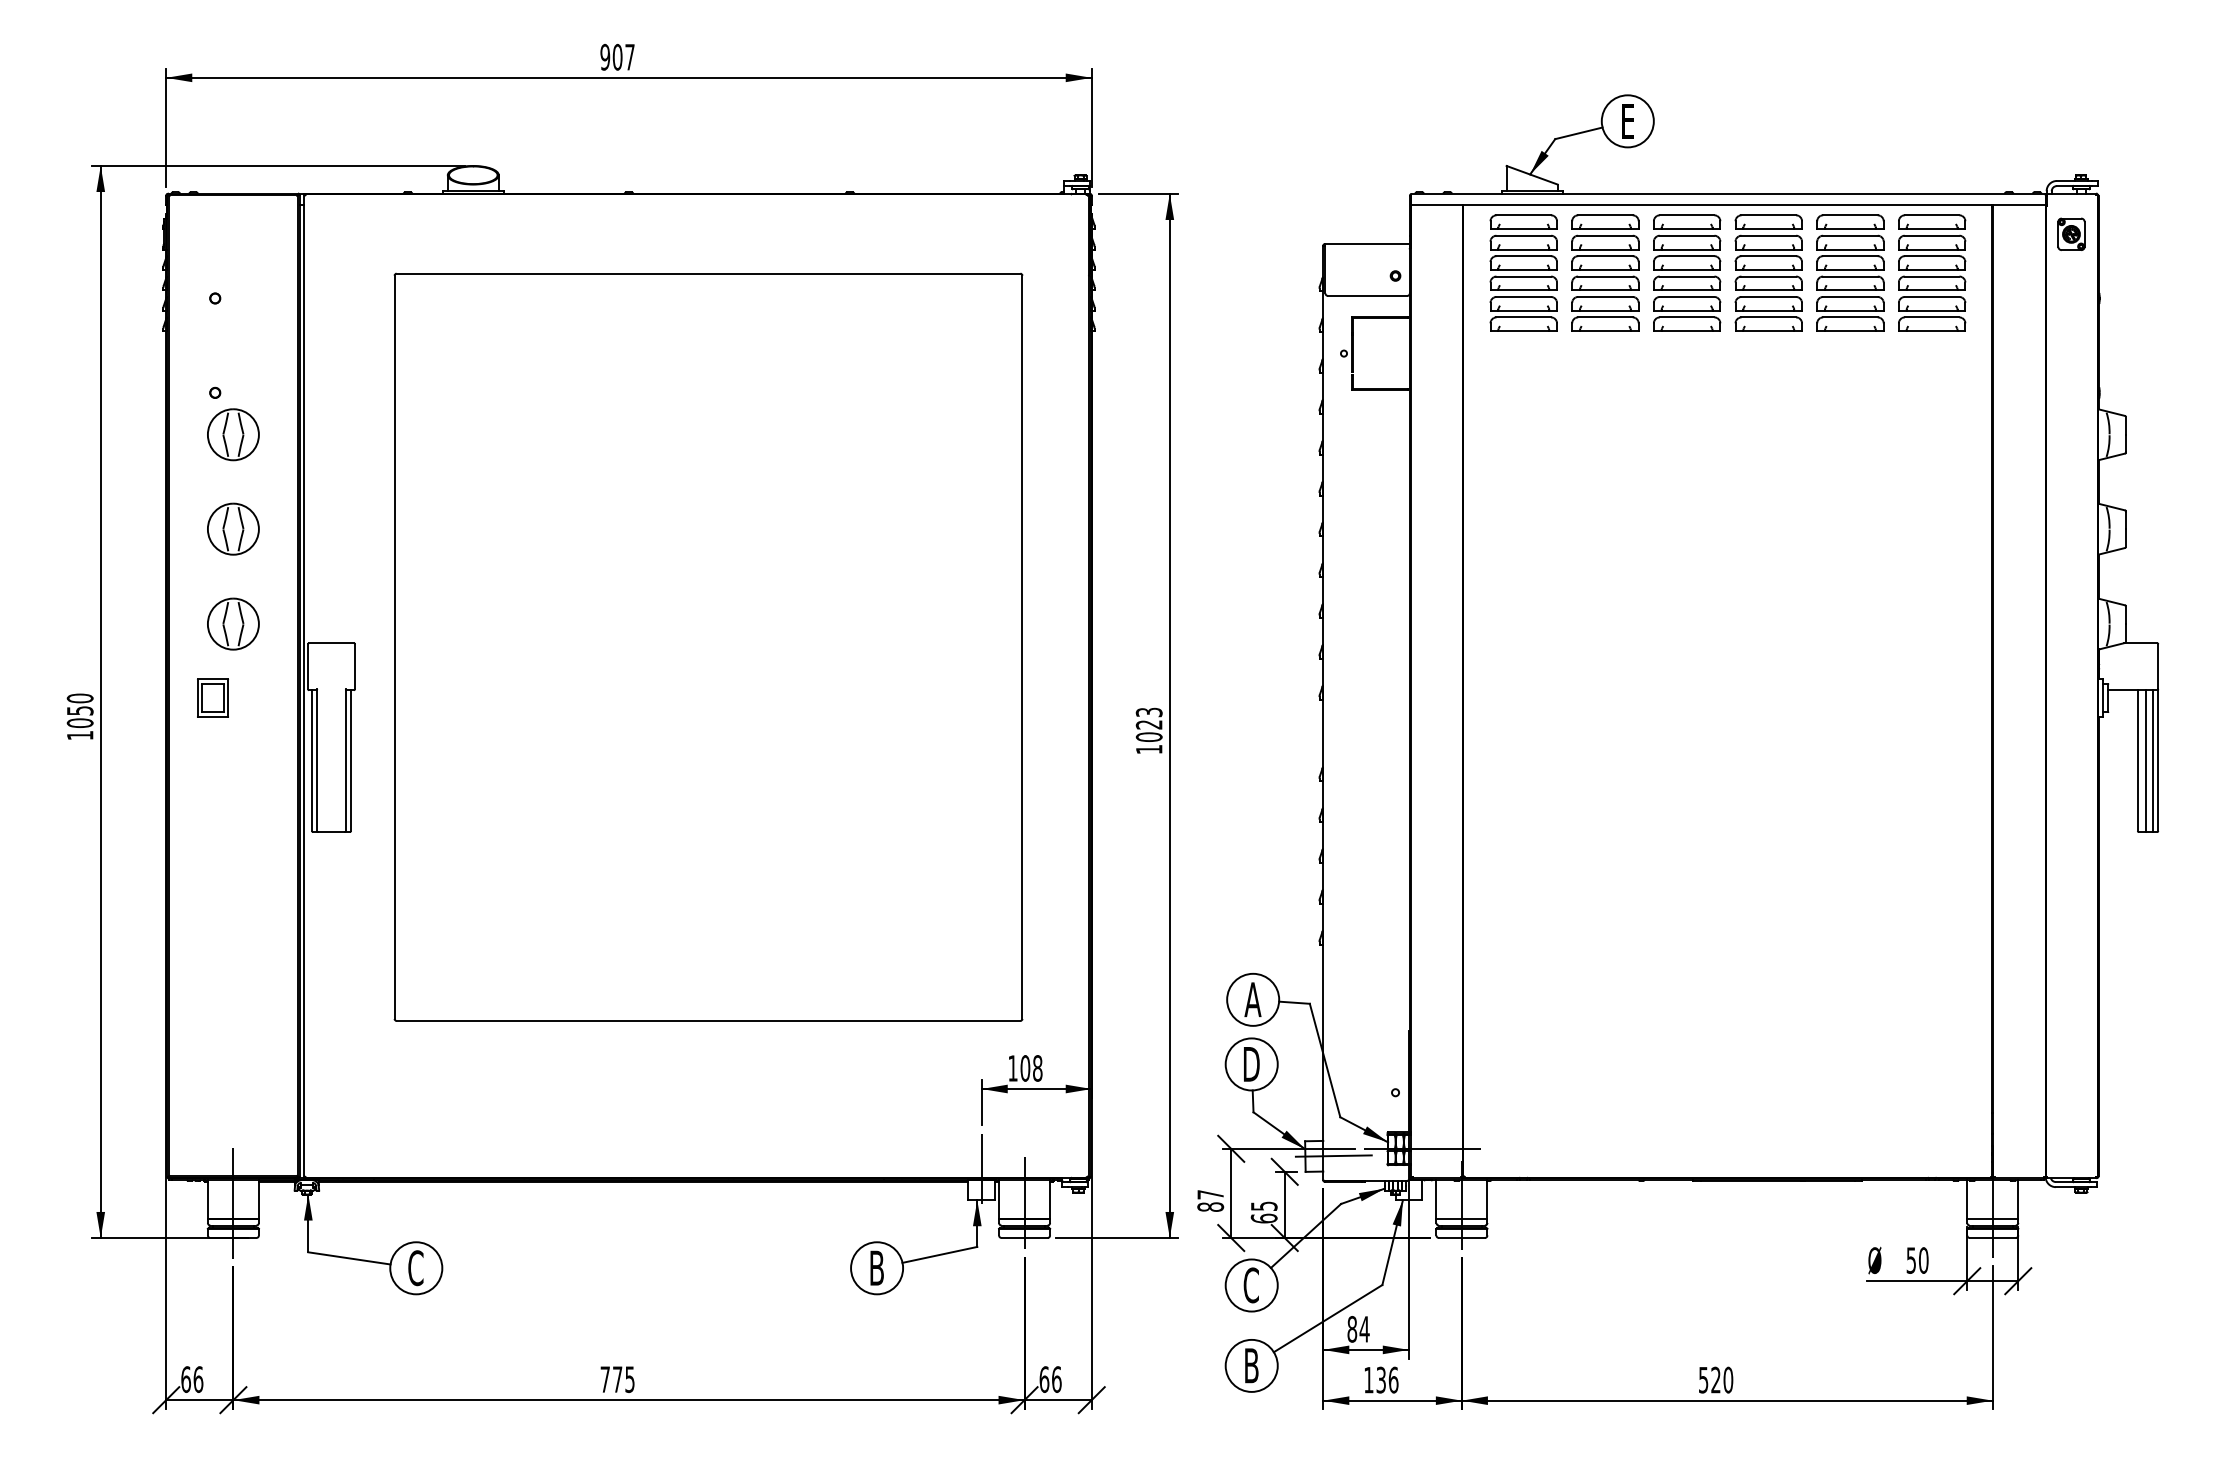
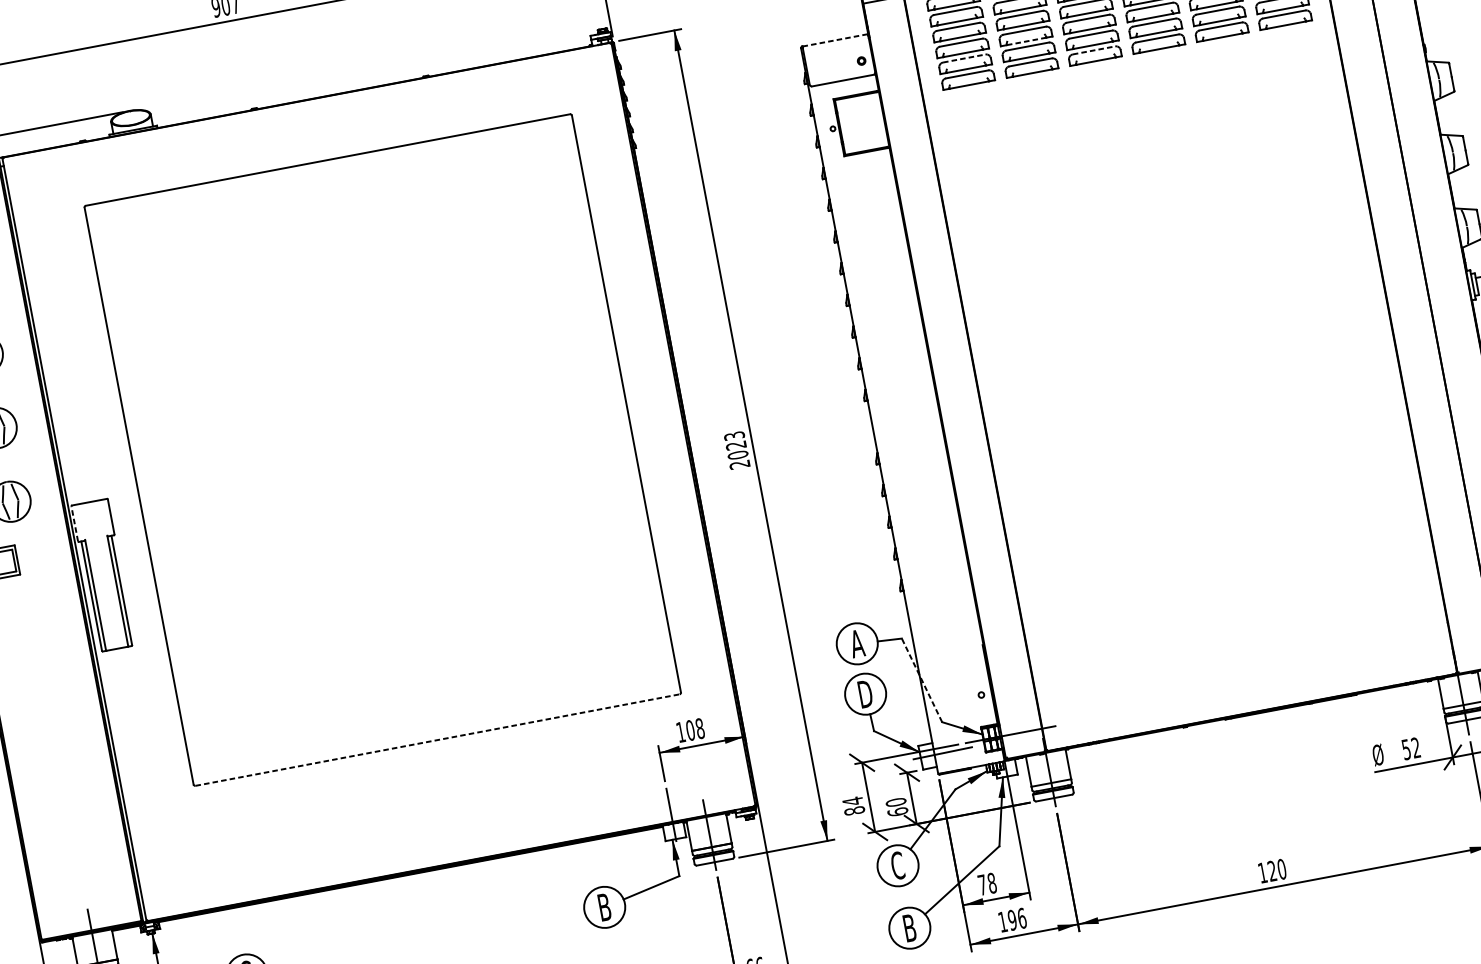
line: (1368, 244) -> (836, 40), solid -> dashed
line: (1605, 290) -> (1026, 41), solid -> dashed
line: (1524, 297) -> (964, 58), solid -> dashed
line: (1687, 317) -> (1094, 50), solid -> dashed
line: (308, 666) -> (75, 523), solid -> dashed
text: (1148, 749) -> (739, 464), 1023 -> 2023
line: (708, 1020) -> (437, 739), solid -> dashed
line: (1325, 1060) -> (922, 680), solid -> dashed
text: (1210, 1194) -> (852, 801), 87 -> 84
text: (1263, 1206) -> (895, 802), 65 -> 60
text: (1923, 1260) -> (1415, 747), 50 -> 52
text: (1358, 1329) -> (987, 884), 84 -> 78
text: (1381, 1379) -> (1012, 919), 136 -> 196
text: (1703, 1380) -> (1262, 873), 520 -> 120

